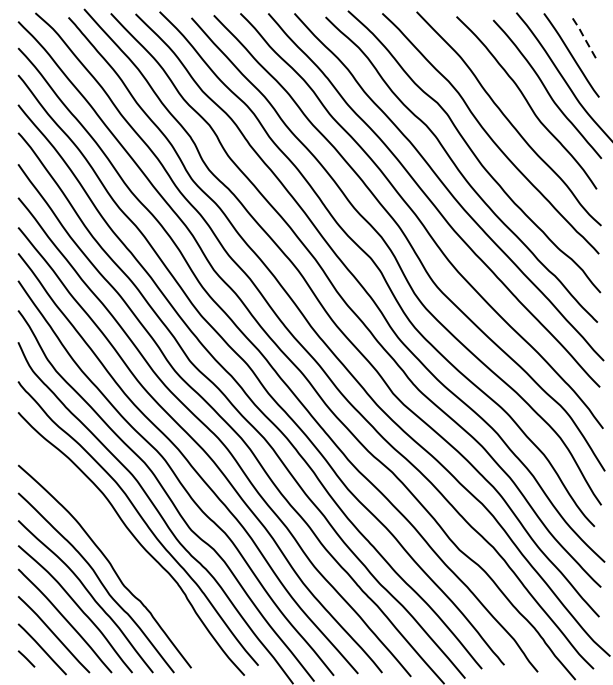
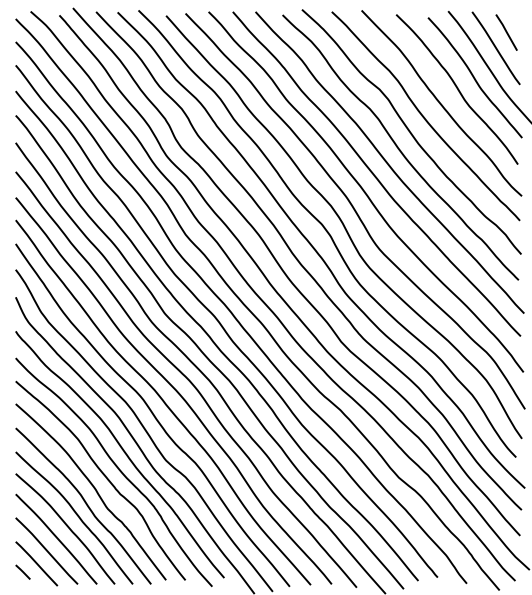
line: (583, 37) -> (506, 32), dashed -> solid
curve: (120, 548) -> (104, 476), added

